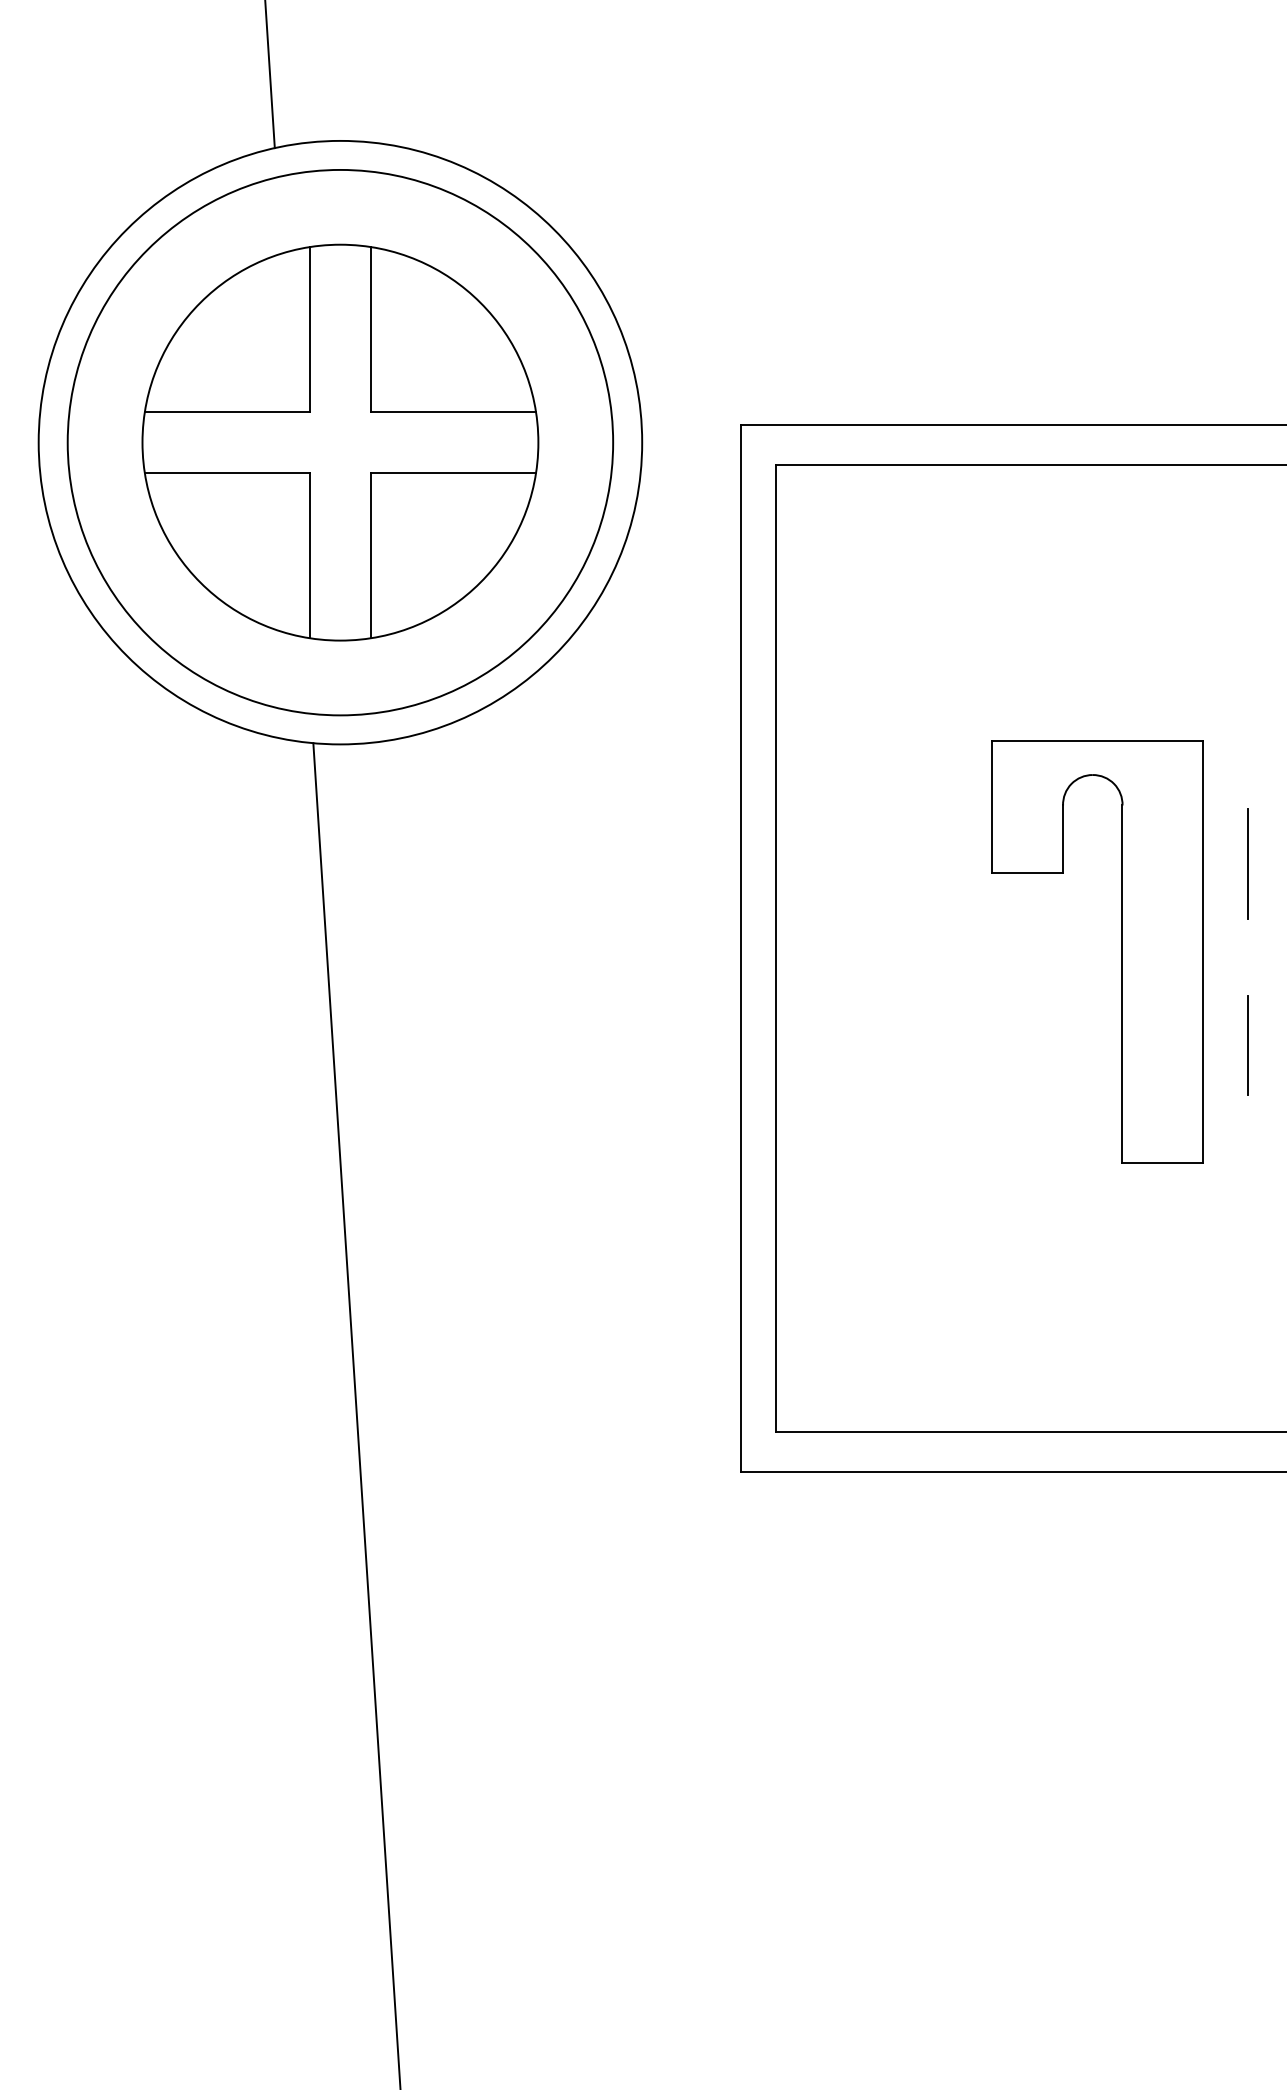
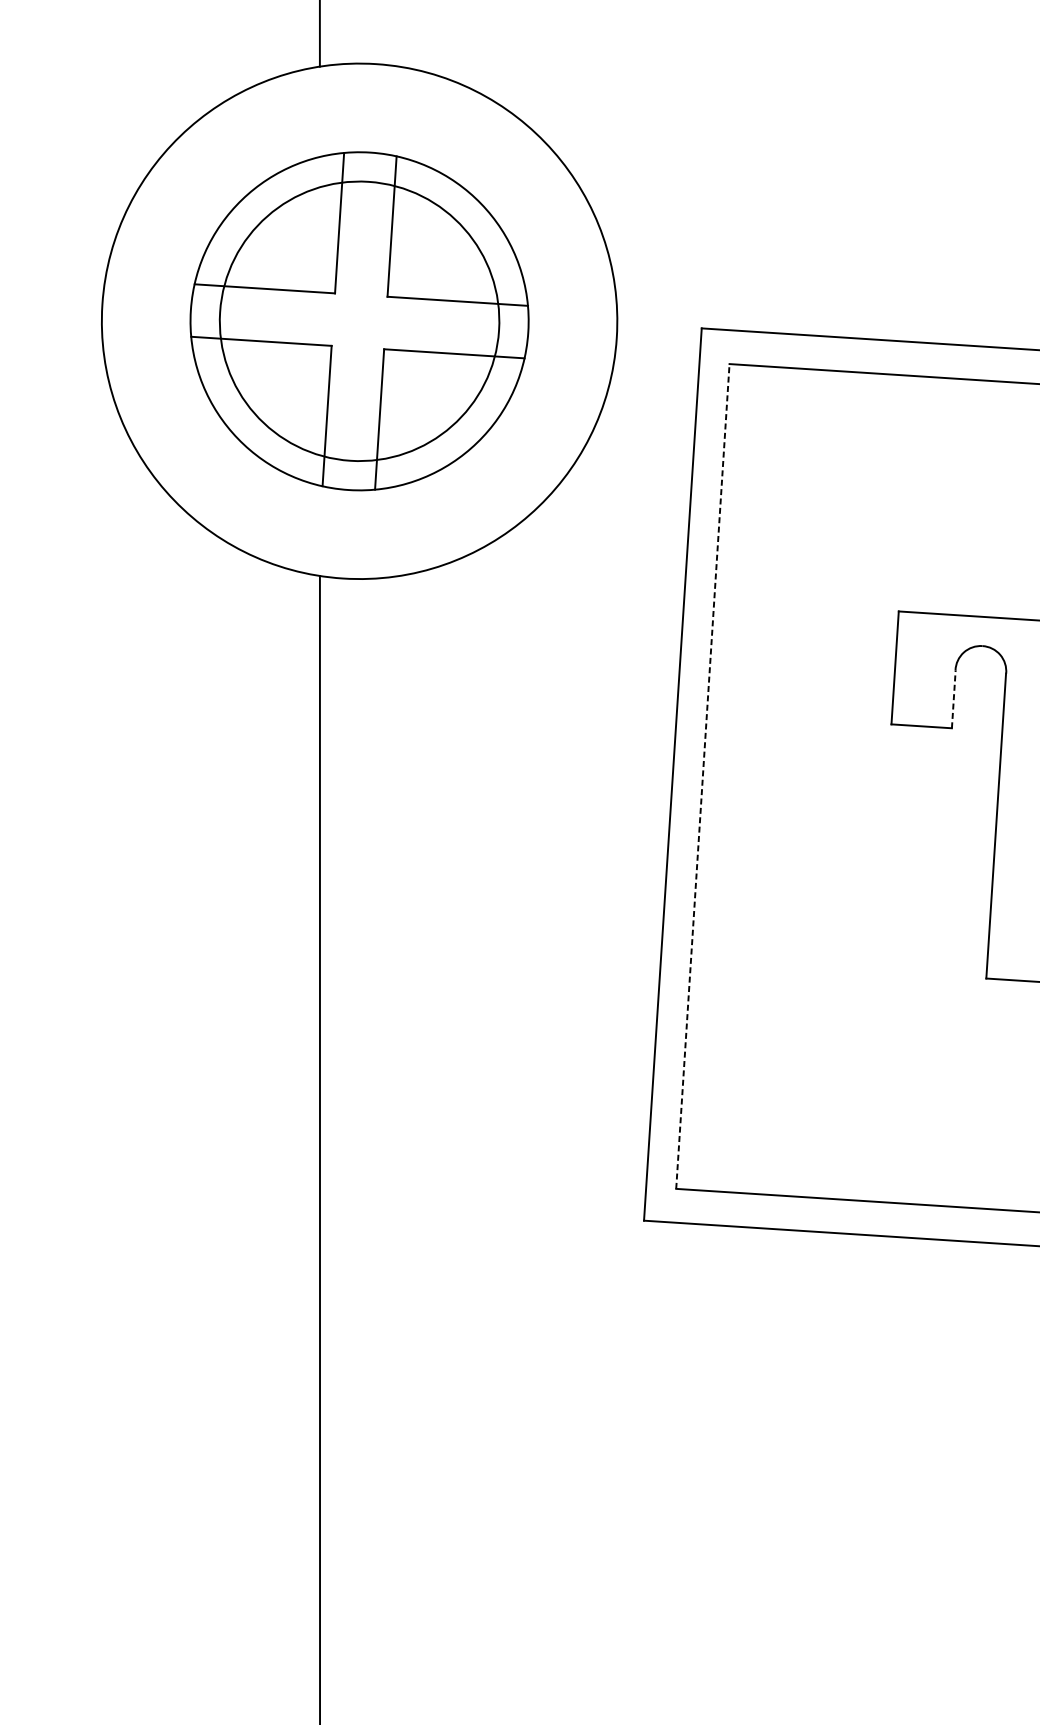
circle: (340, 442) -> (359, 321), size x0.6
line: (1063, 839) -> (954, 699), solid -> dashed
line: (775, 948) -> (702, 776), solid -> dashed

